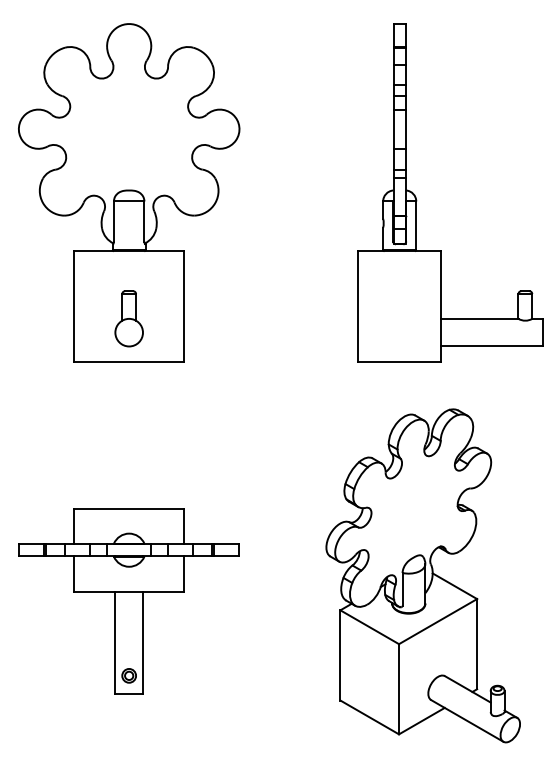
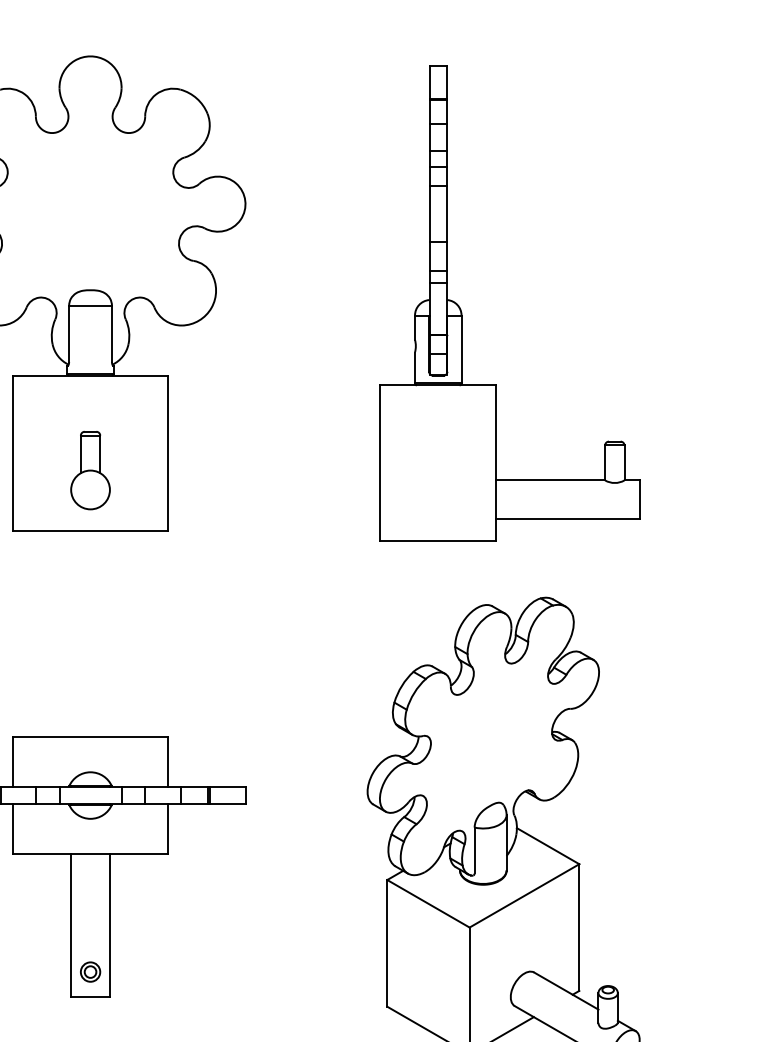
part: (417, 200) -> (463, 314), moved

